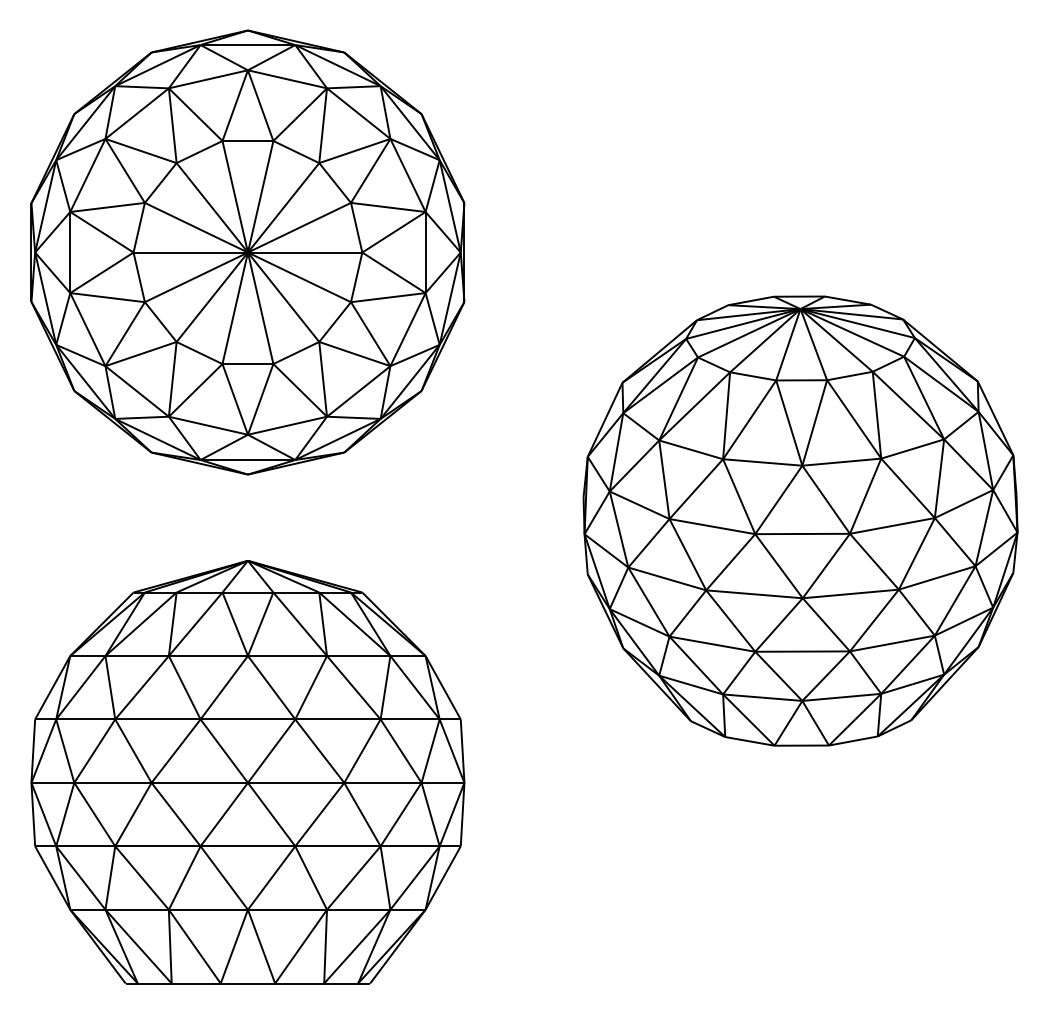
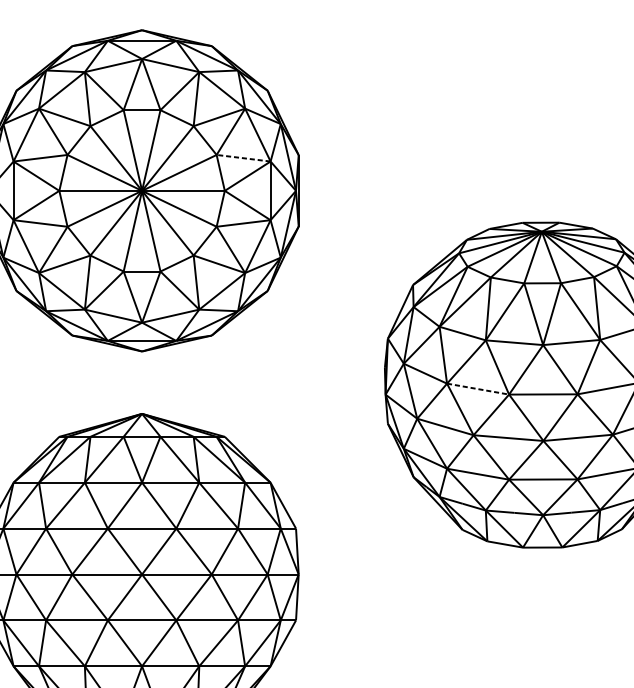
line: (388, 207) -> (243, 158), solid -> dashed
line: (712, 526) -> (478, 389), solid -> dashed

